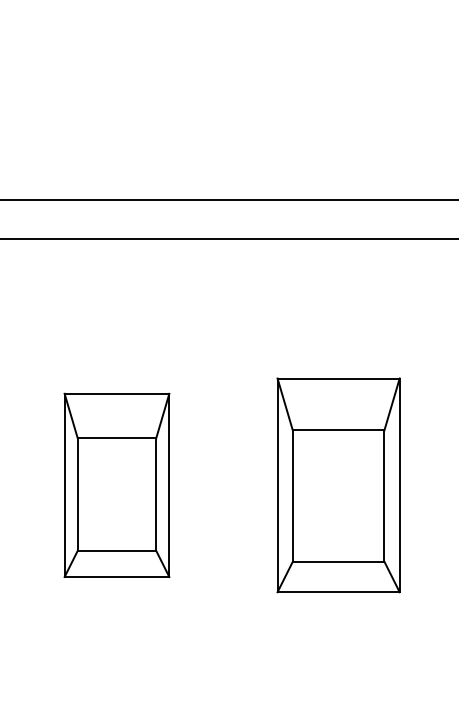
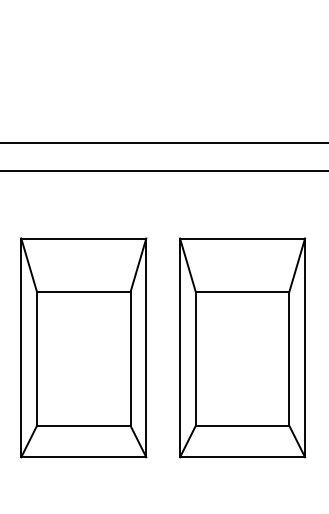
part: (116, 484) -> (83, 347), size x1.67
part: (338, 484) -> (242, 347), size x1.43

